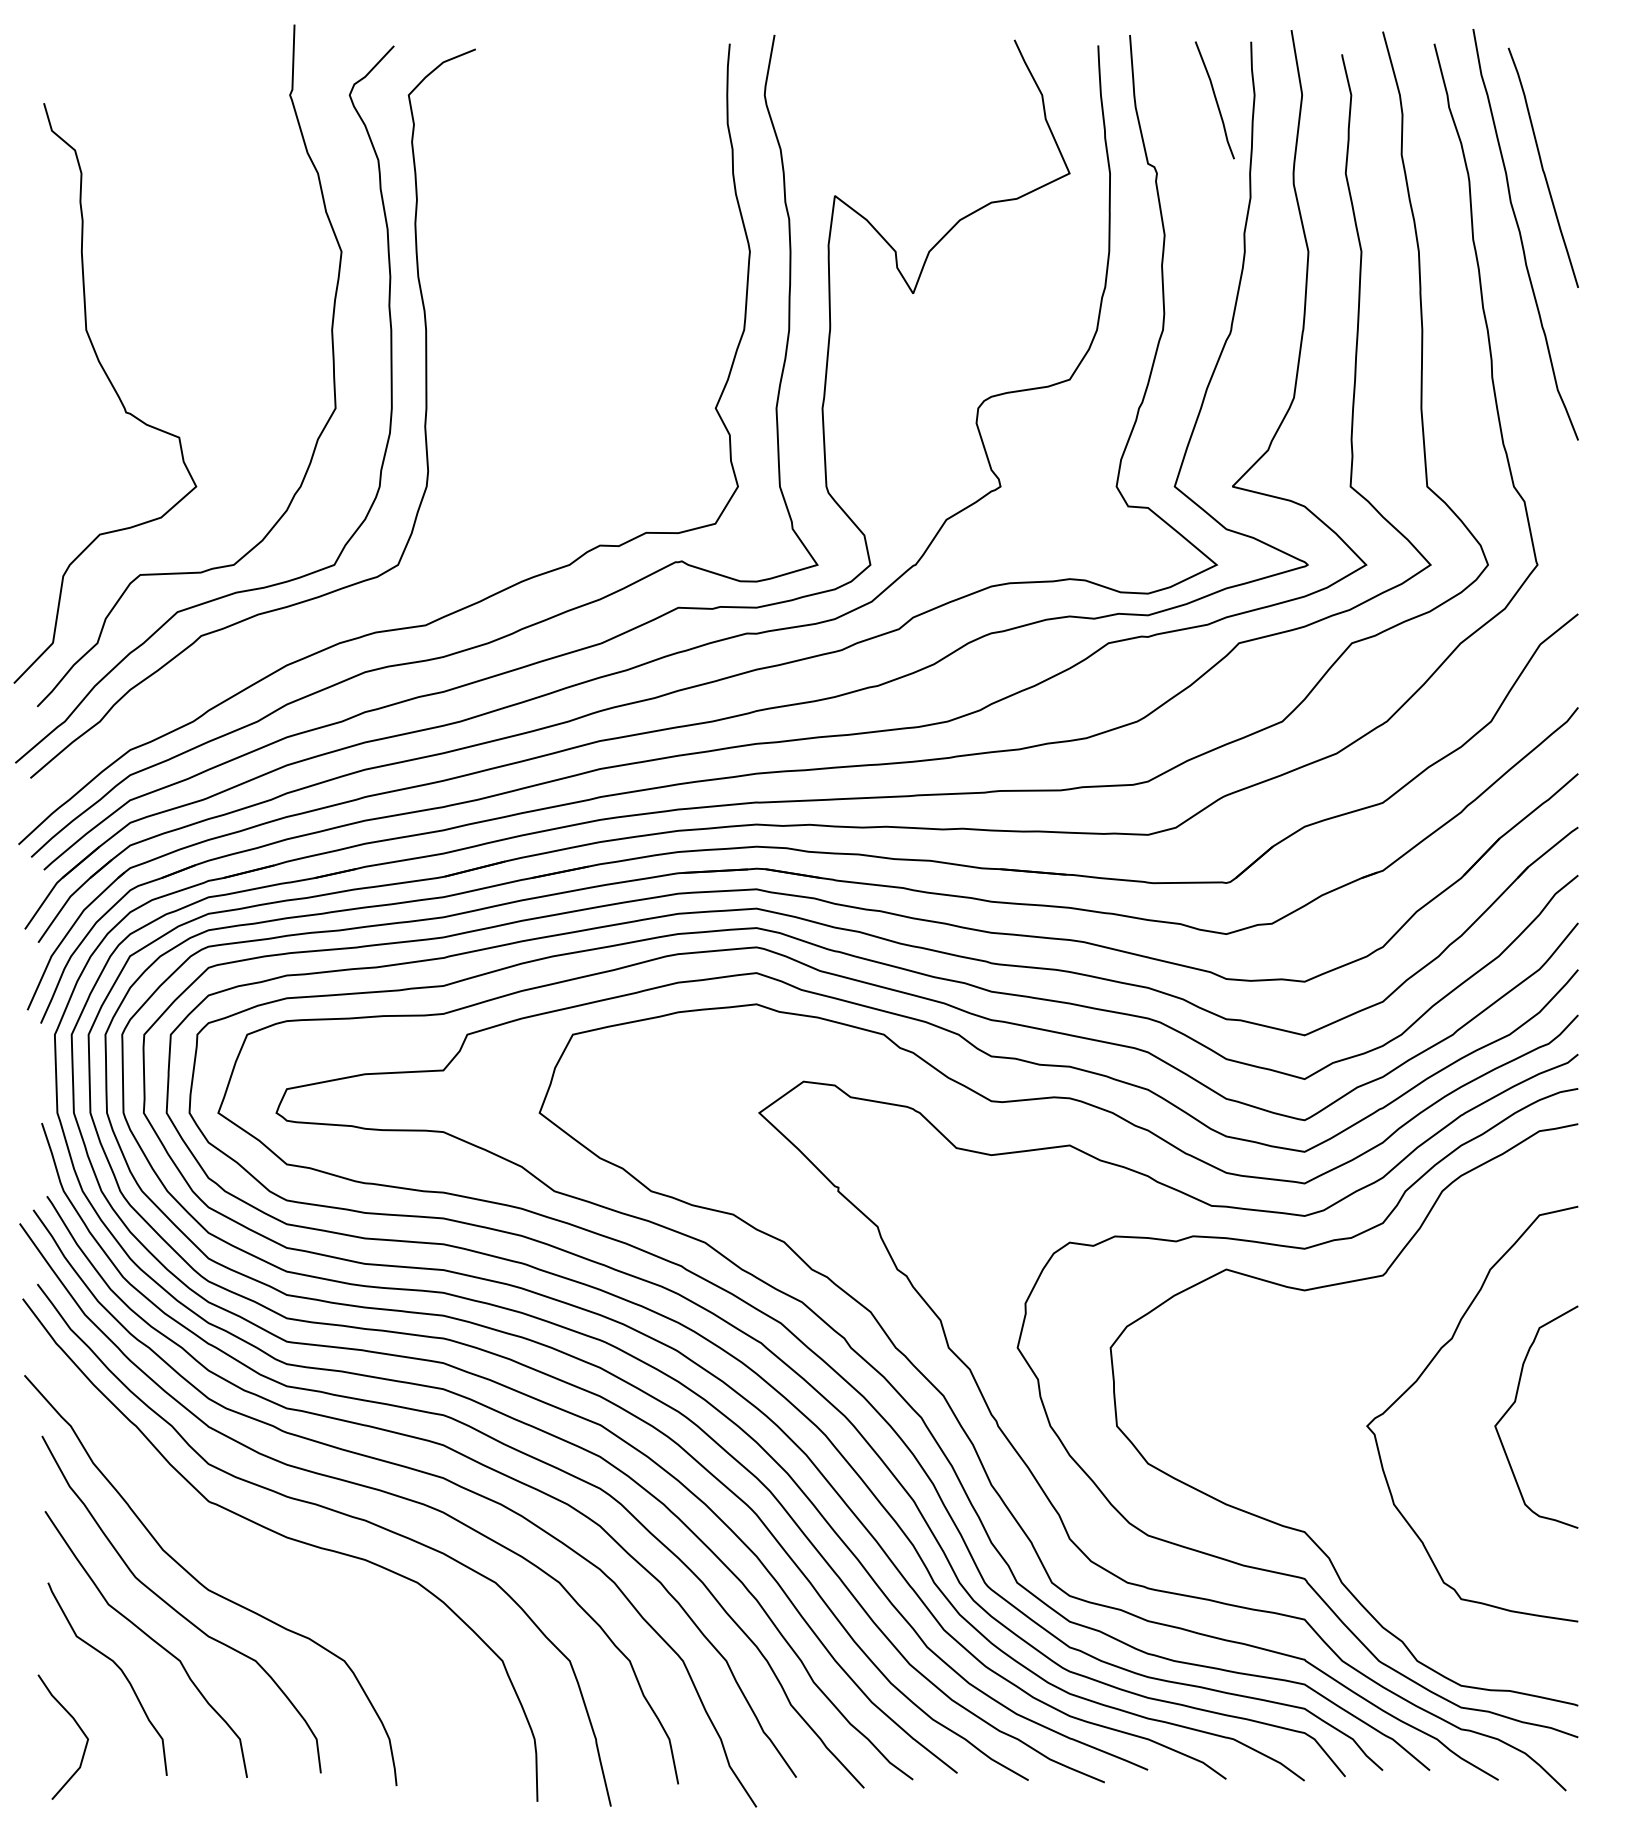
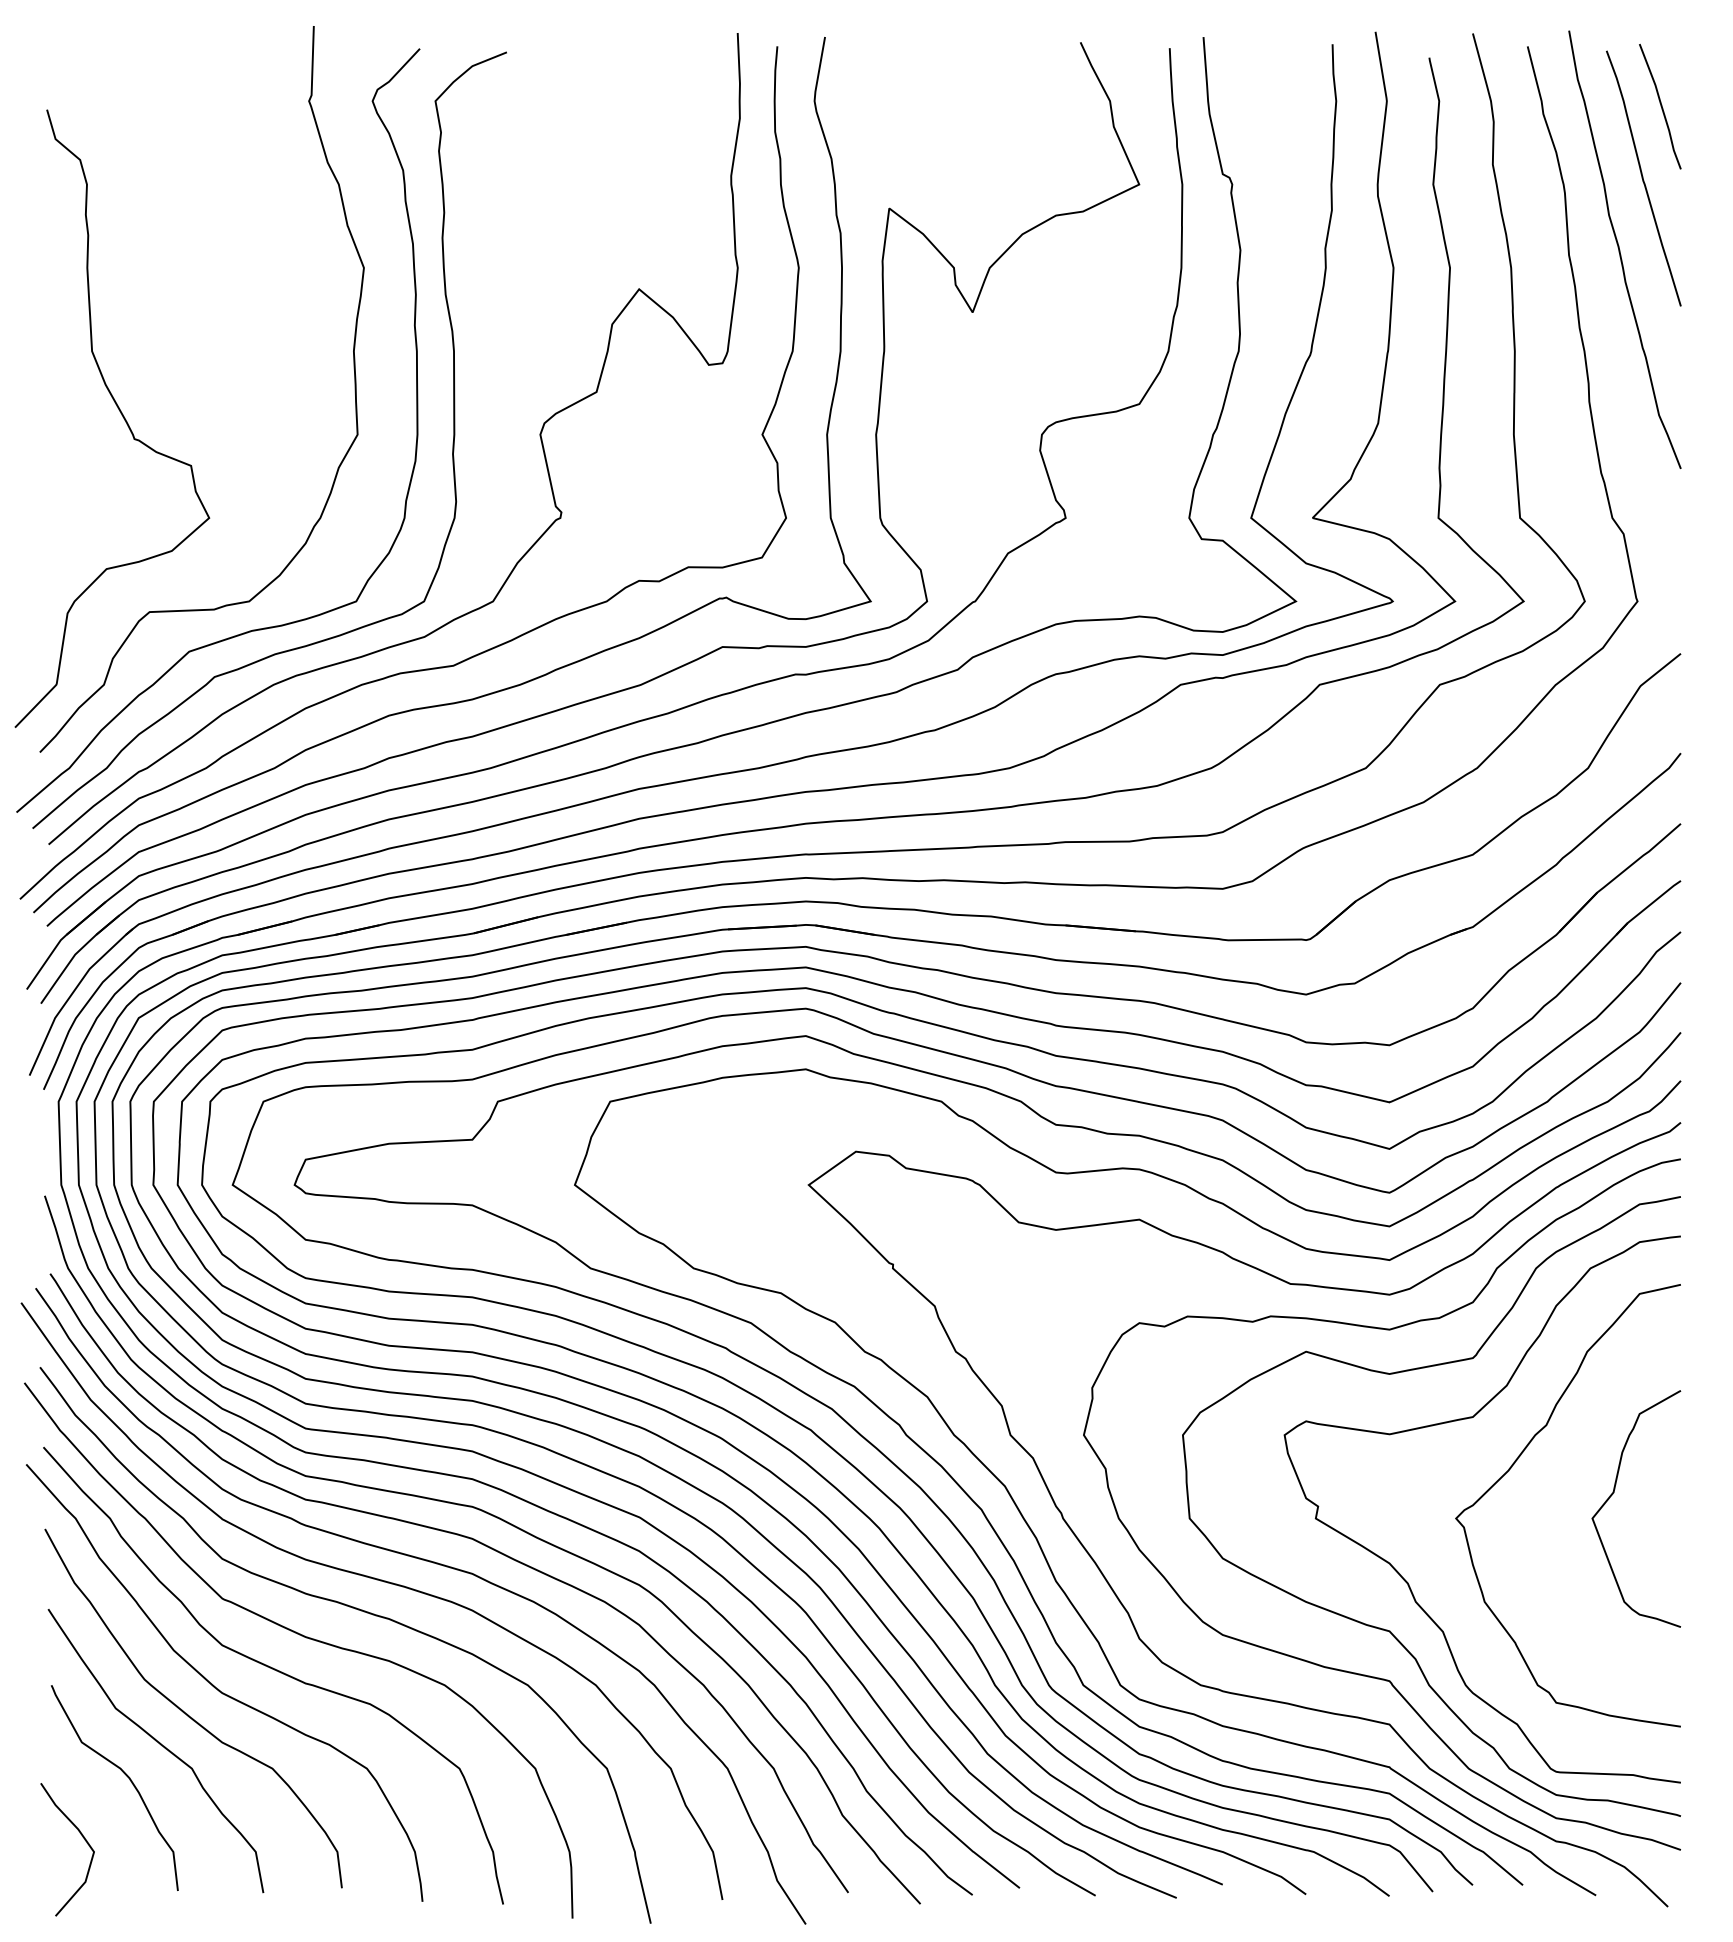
curve: (1215, 100) -> (1660, 106), moved
curve: (506, 410) -> (539, 436), added
curve: (1375, 1333) -> (1464, 1419), added
curve: (258, 1569) -> (275, 1671), added

